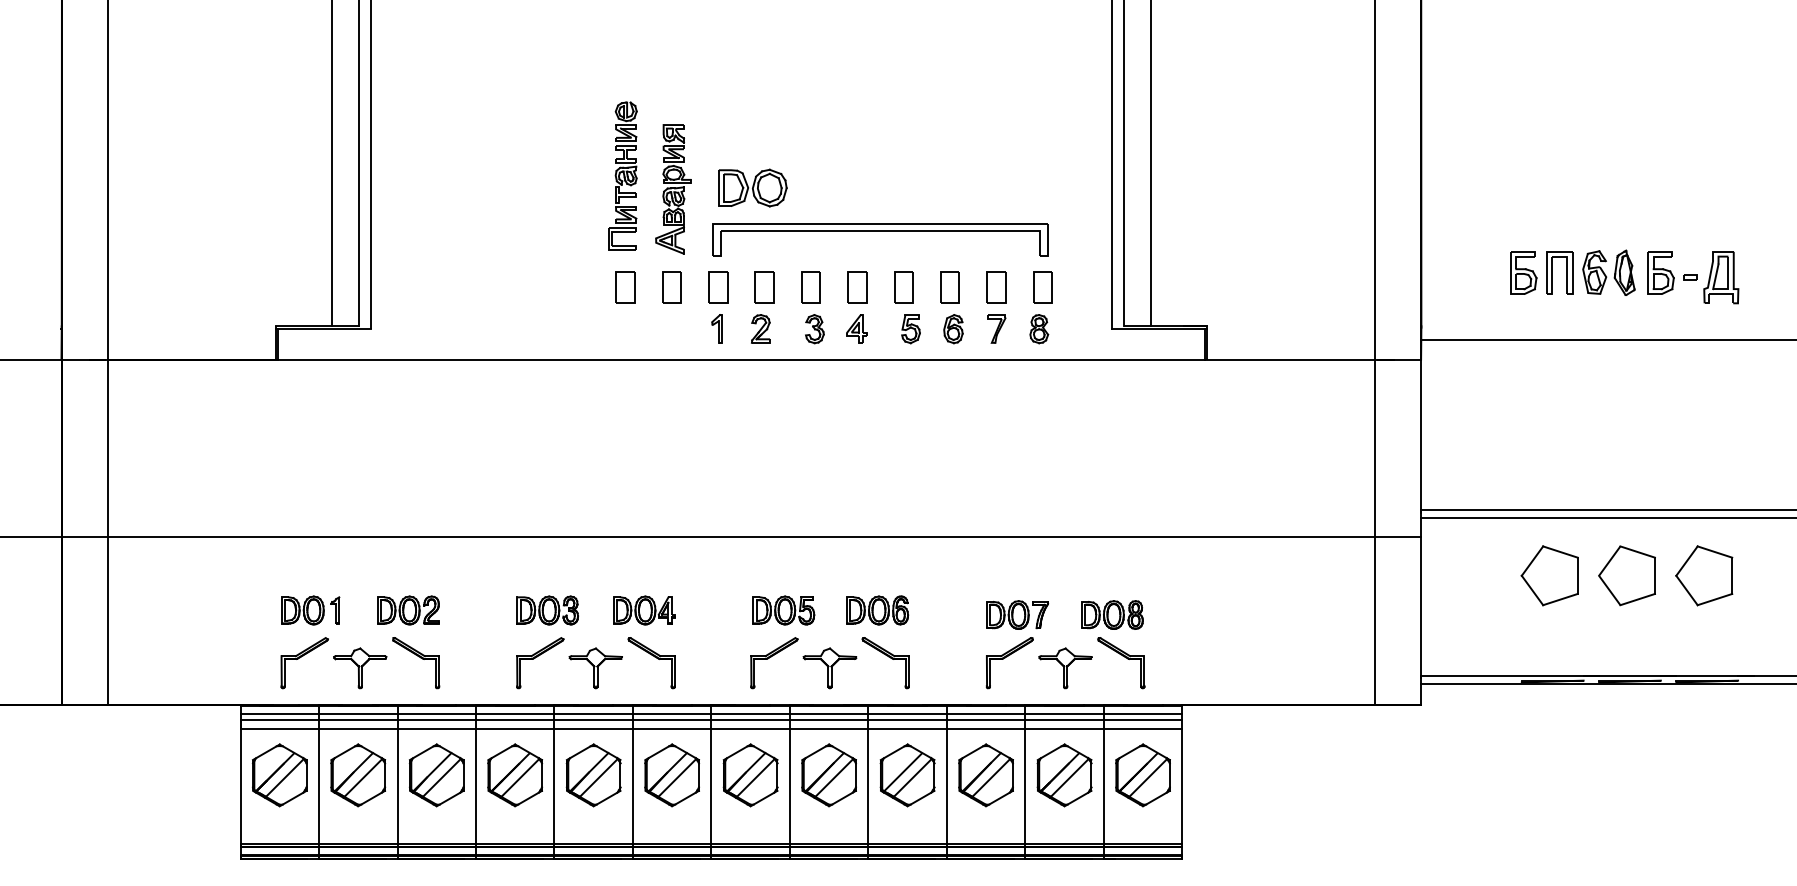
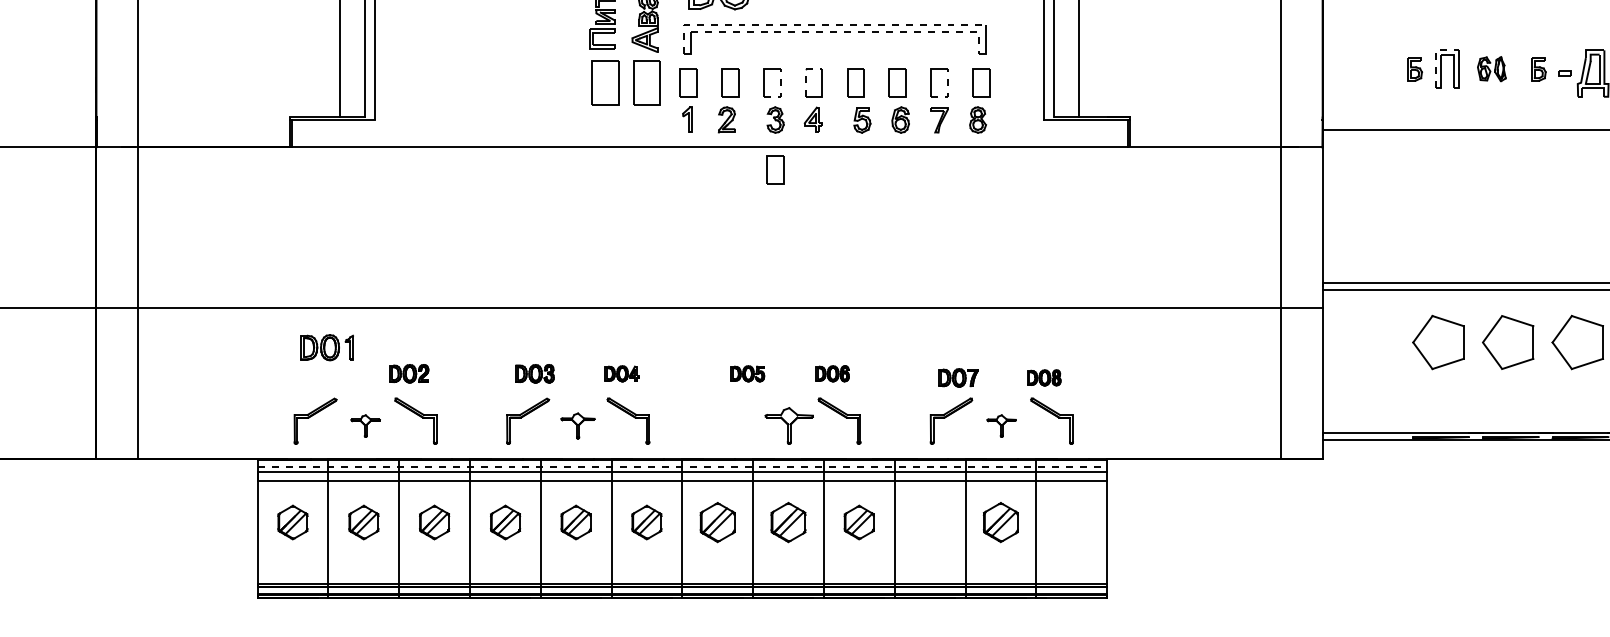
line: (864, 223) -> (820, 24), solid -> dashed
line: (893, 231) -> (846, 31), solid -> dashed
line: (1546, 258) -> (1435, 56), solid -> dashed
part: (1523, 272) -> (1414, 68), size x0.6
part: (1608, 272) -> (1491, 68), size x0.6
part: (1660, 272) -> (1538, 68), size x0.6
line: (848, 277) -> (806, 73), solid -> dashed
part: (625, 287) -> (604, 82), size x1.6
part: (671, 287) -> (646, 82), size x1.6
line: (820, 297) -> (780, 91), solid -> dashed
line: (1005, 297) -> (947, 91), solid -> dashed
part: (814, 384) -> (775, 169), added
part: (310, 610) -> (327, 347), moved
part: (408, 610) -> (409, 373), size x0.7
part: (547, 610) -> (534, 373), size x0.7
part: (644, 610) -> (622, 373), size x0.6
part: (783, 610) -> (747, 373), size x0.6
part: (877, 610) -> (832, 373), size x0.6
part: (1017, 614) -> (958, 377), size x0.7
part: (1112, 614) -> (1044, 377), size x0.6
part: (771, 657) -> (736, 416), removed
part: (360, 668) -> (365, 426), size x0.6
part: (595, 668) -> (577, 426), size x0.7
part: (1065, 668) -> (1001, 426), size x0.6
line: (711, 714) -> (682, 467), solid -> dashed
part: (279, 775) -> (292, 522), size x0.6
part: (358, 775) -> (364, 522), size x0.6
part: (436, 775) -> (434, 522), size x0.6
part: (515, 775) -> (505, 522), size x0.6
part: (593, 775) -> (576, 522), size x0.6
part: (671, 775) -> (646, 522), size x0.6
part: (750, 775) -> (717, 522), size x0.7
part: (828, 775) -> (787, 522), size x0.7
part: (907, 775) -> (859, 522), size x0.6
part: (985, 775) -> (929, 522), removed
part: (1064, 775) -> (1000, 522), size x0.7
part: (1142, 775) -> (1071, 522), removed

